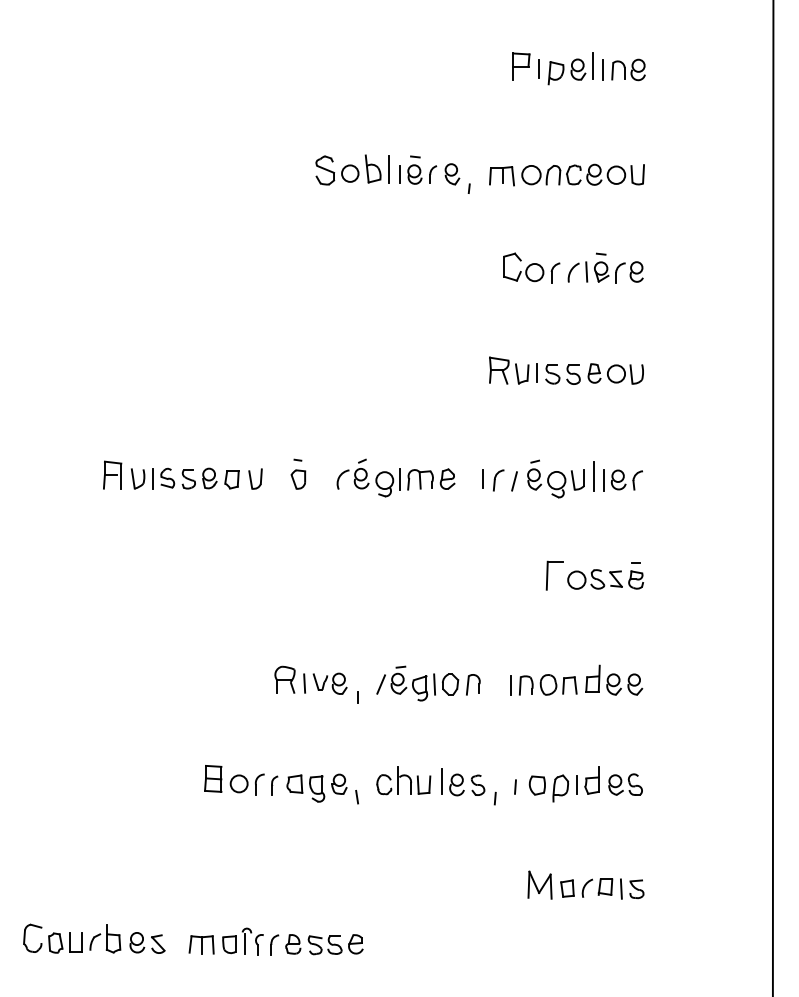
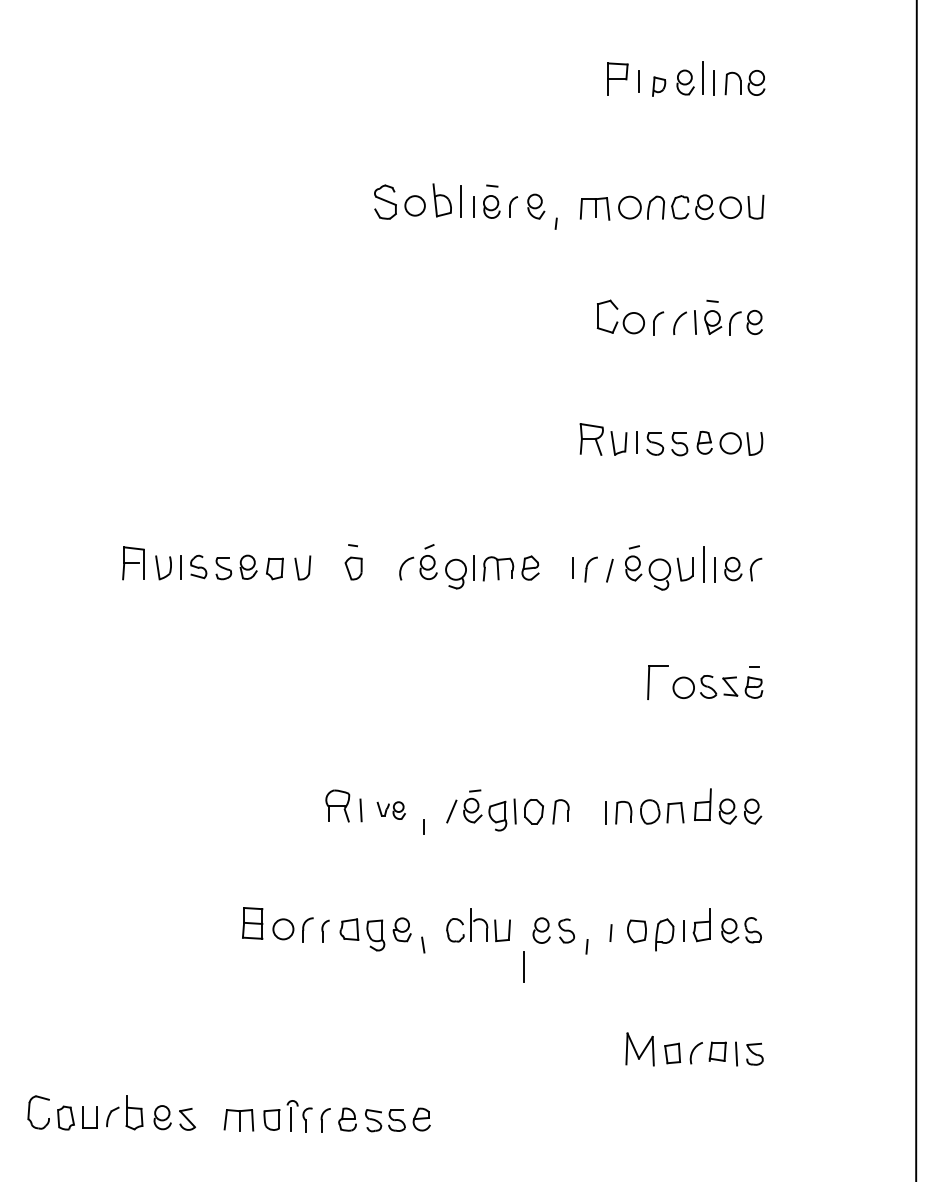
part: (555, 72) -> (658, 86), size x0.7
part: (330, 683) -> (391, 810), size x0.7
line: (441, 780) -> (523, 966), moved

